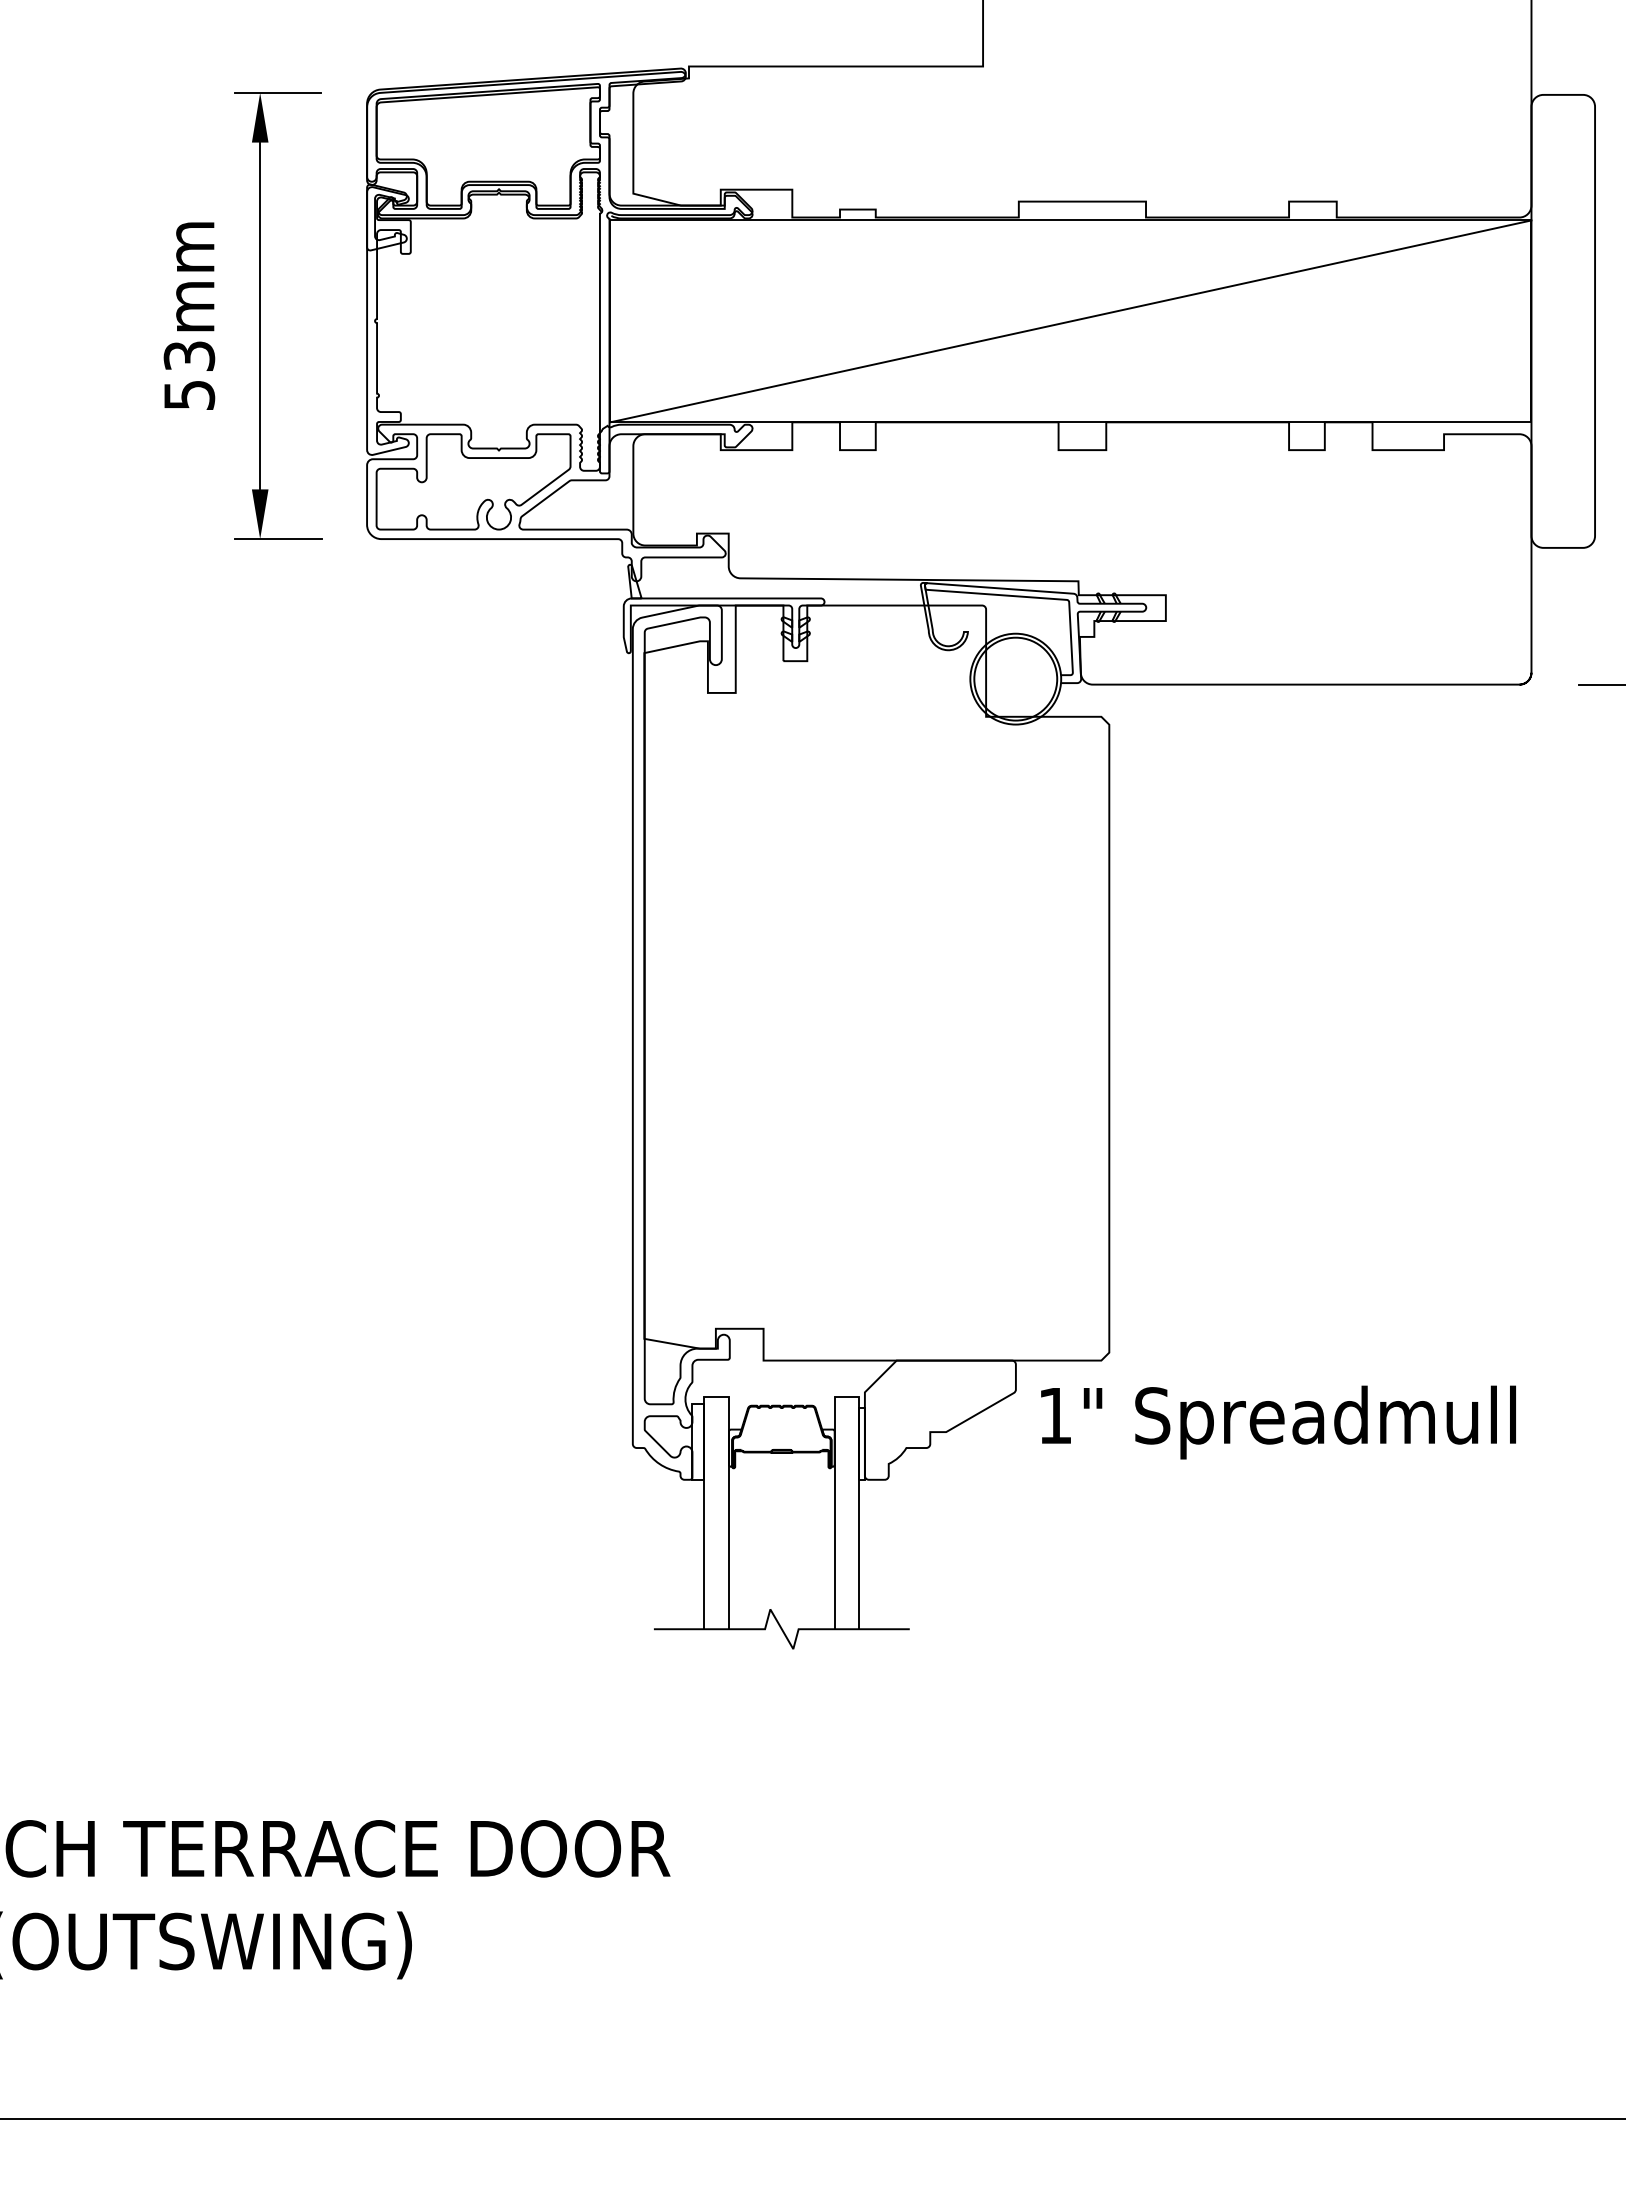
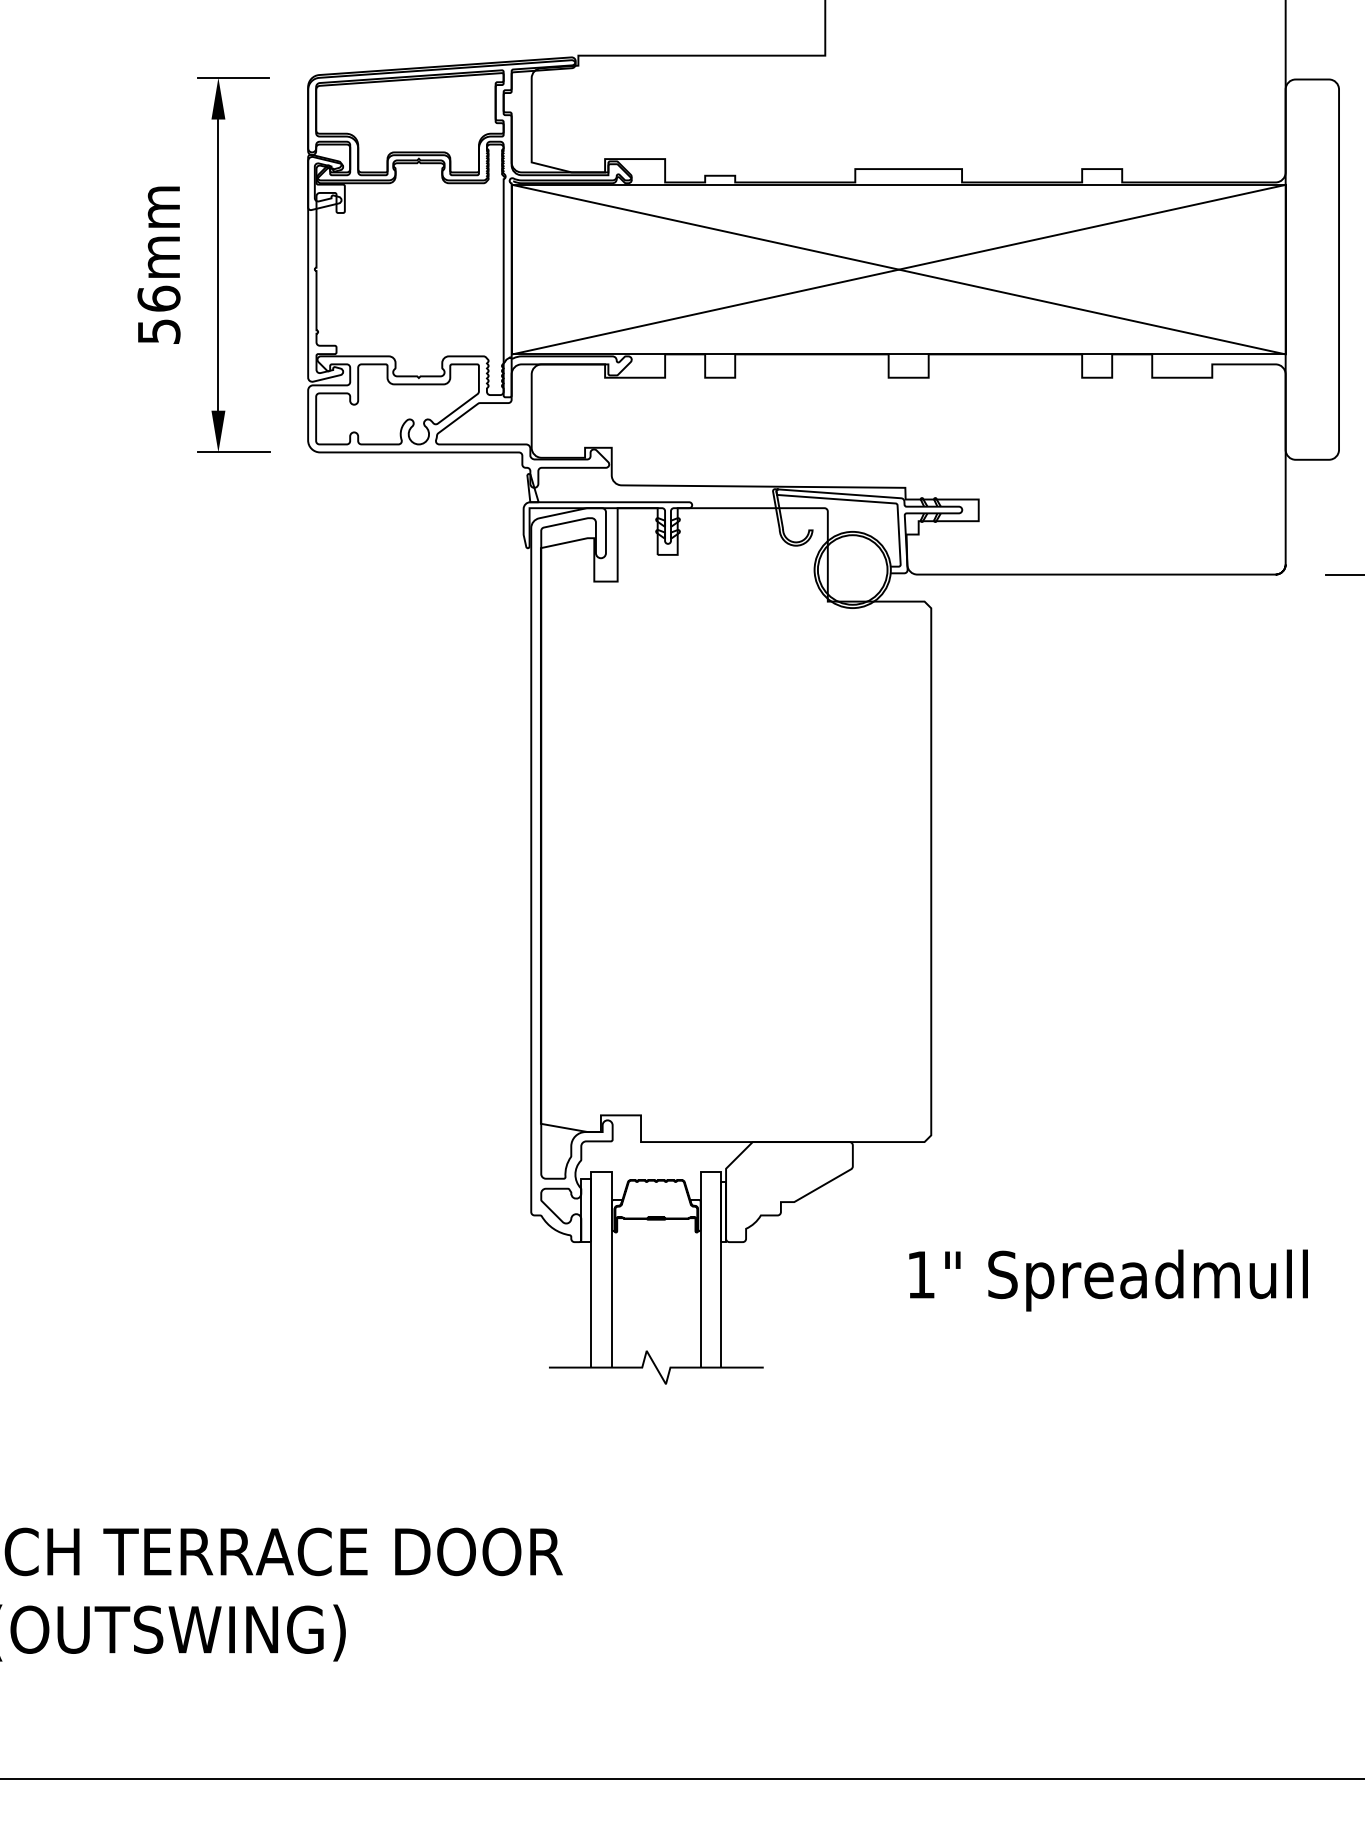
line: (1070, 321) -> (898, 269), added
text: (189, 355) -> (159, 298), 53mm -> 56mm
text: (1278, 1422) -> (1108, 1280), moved

